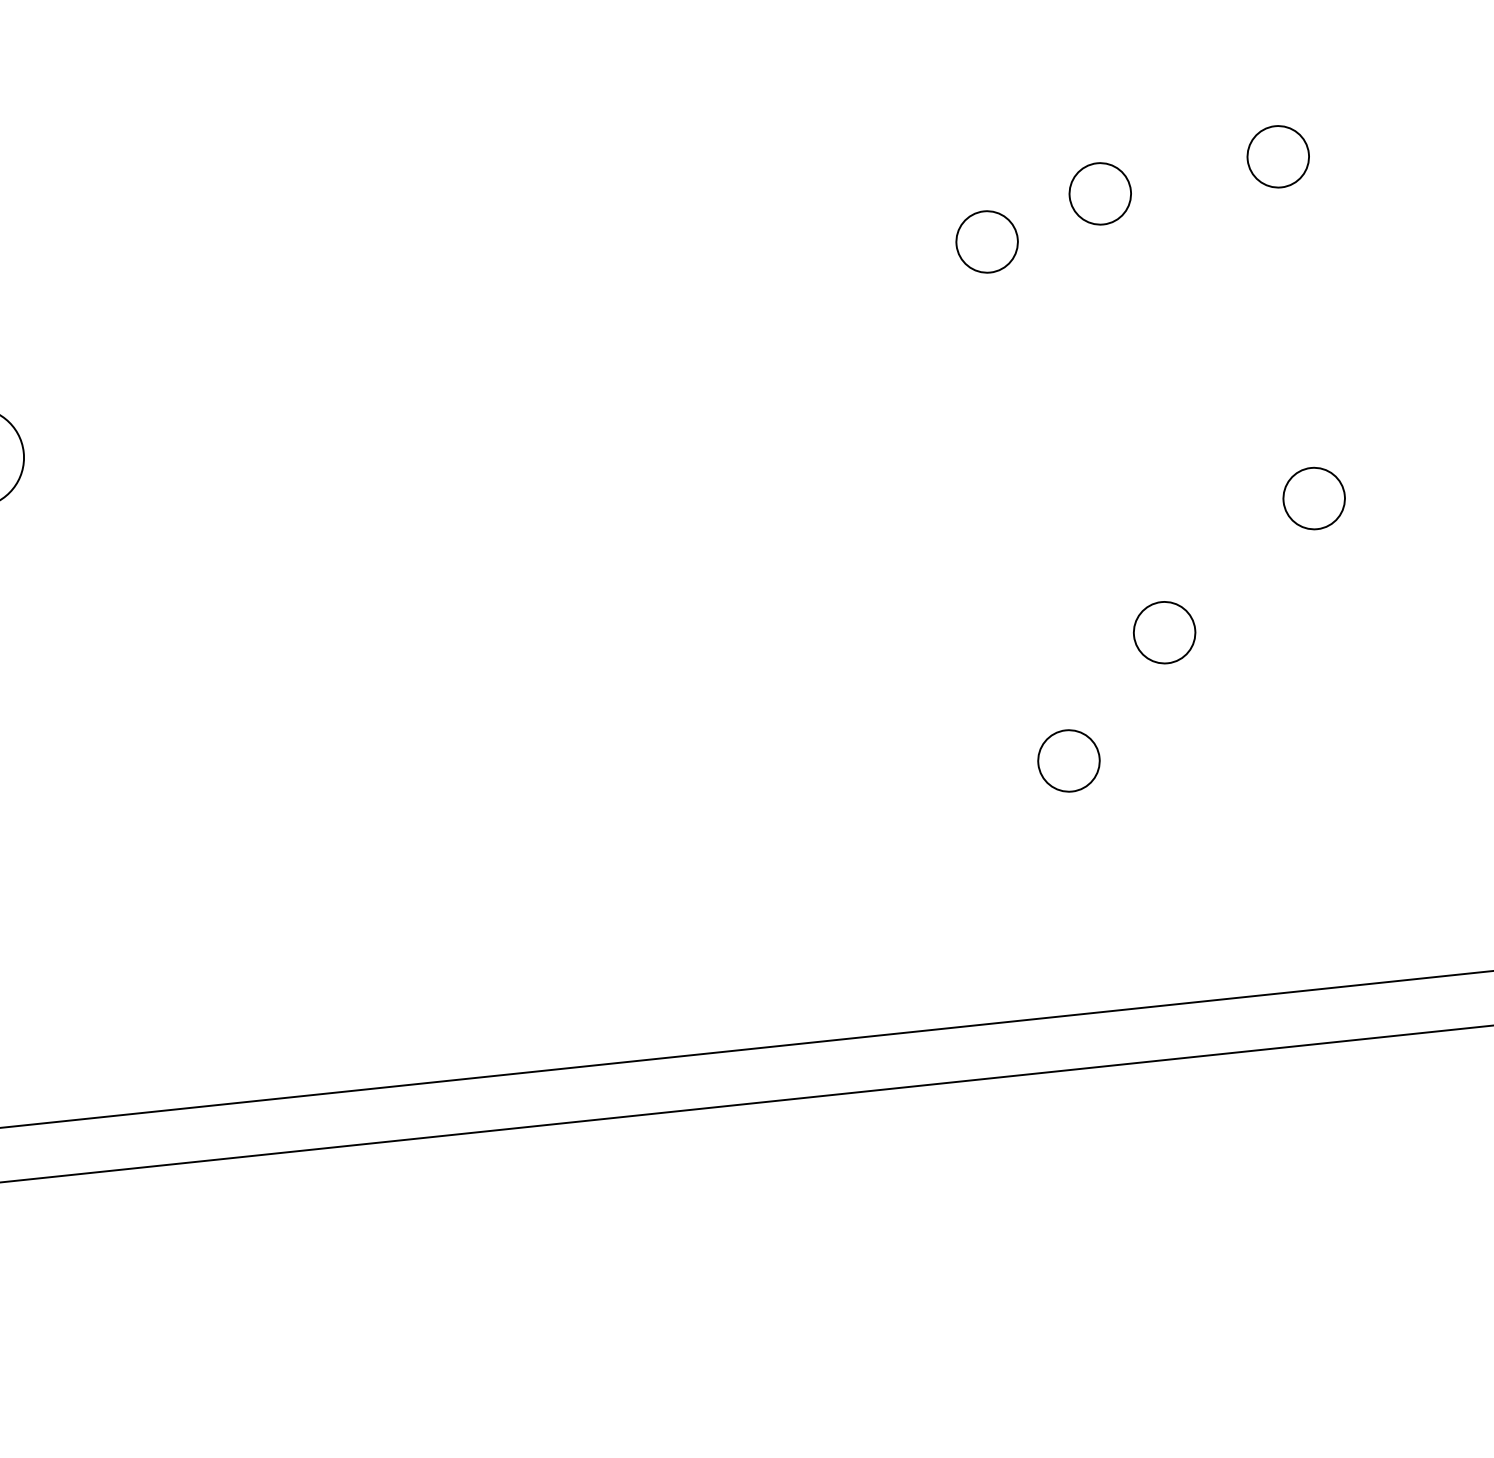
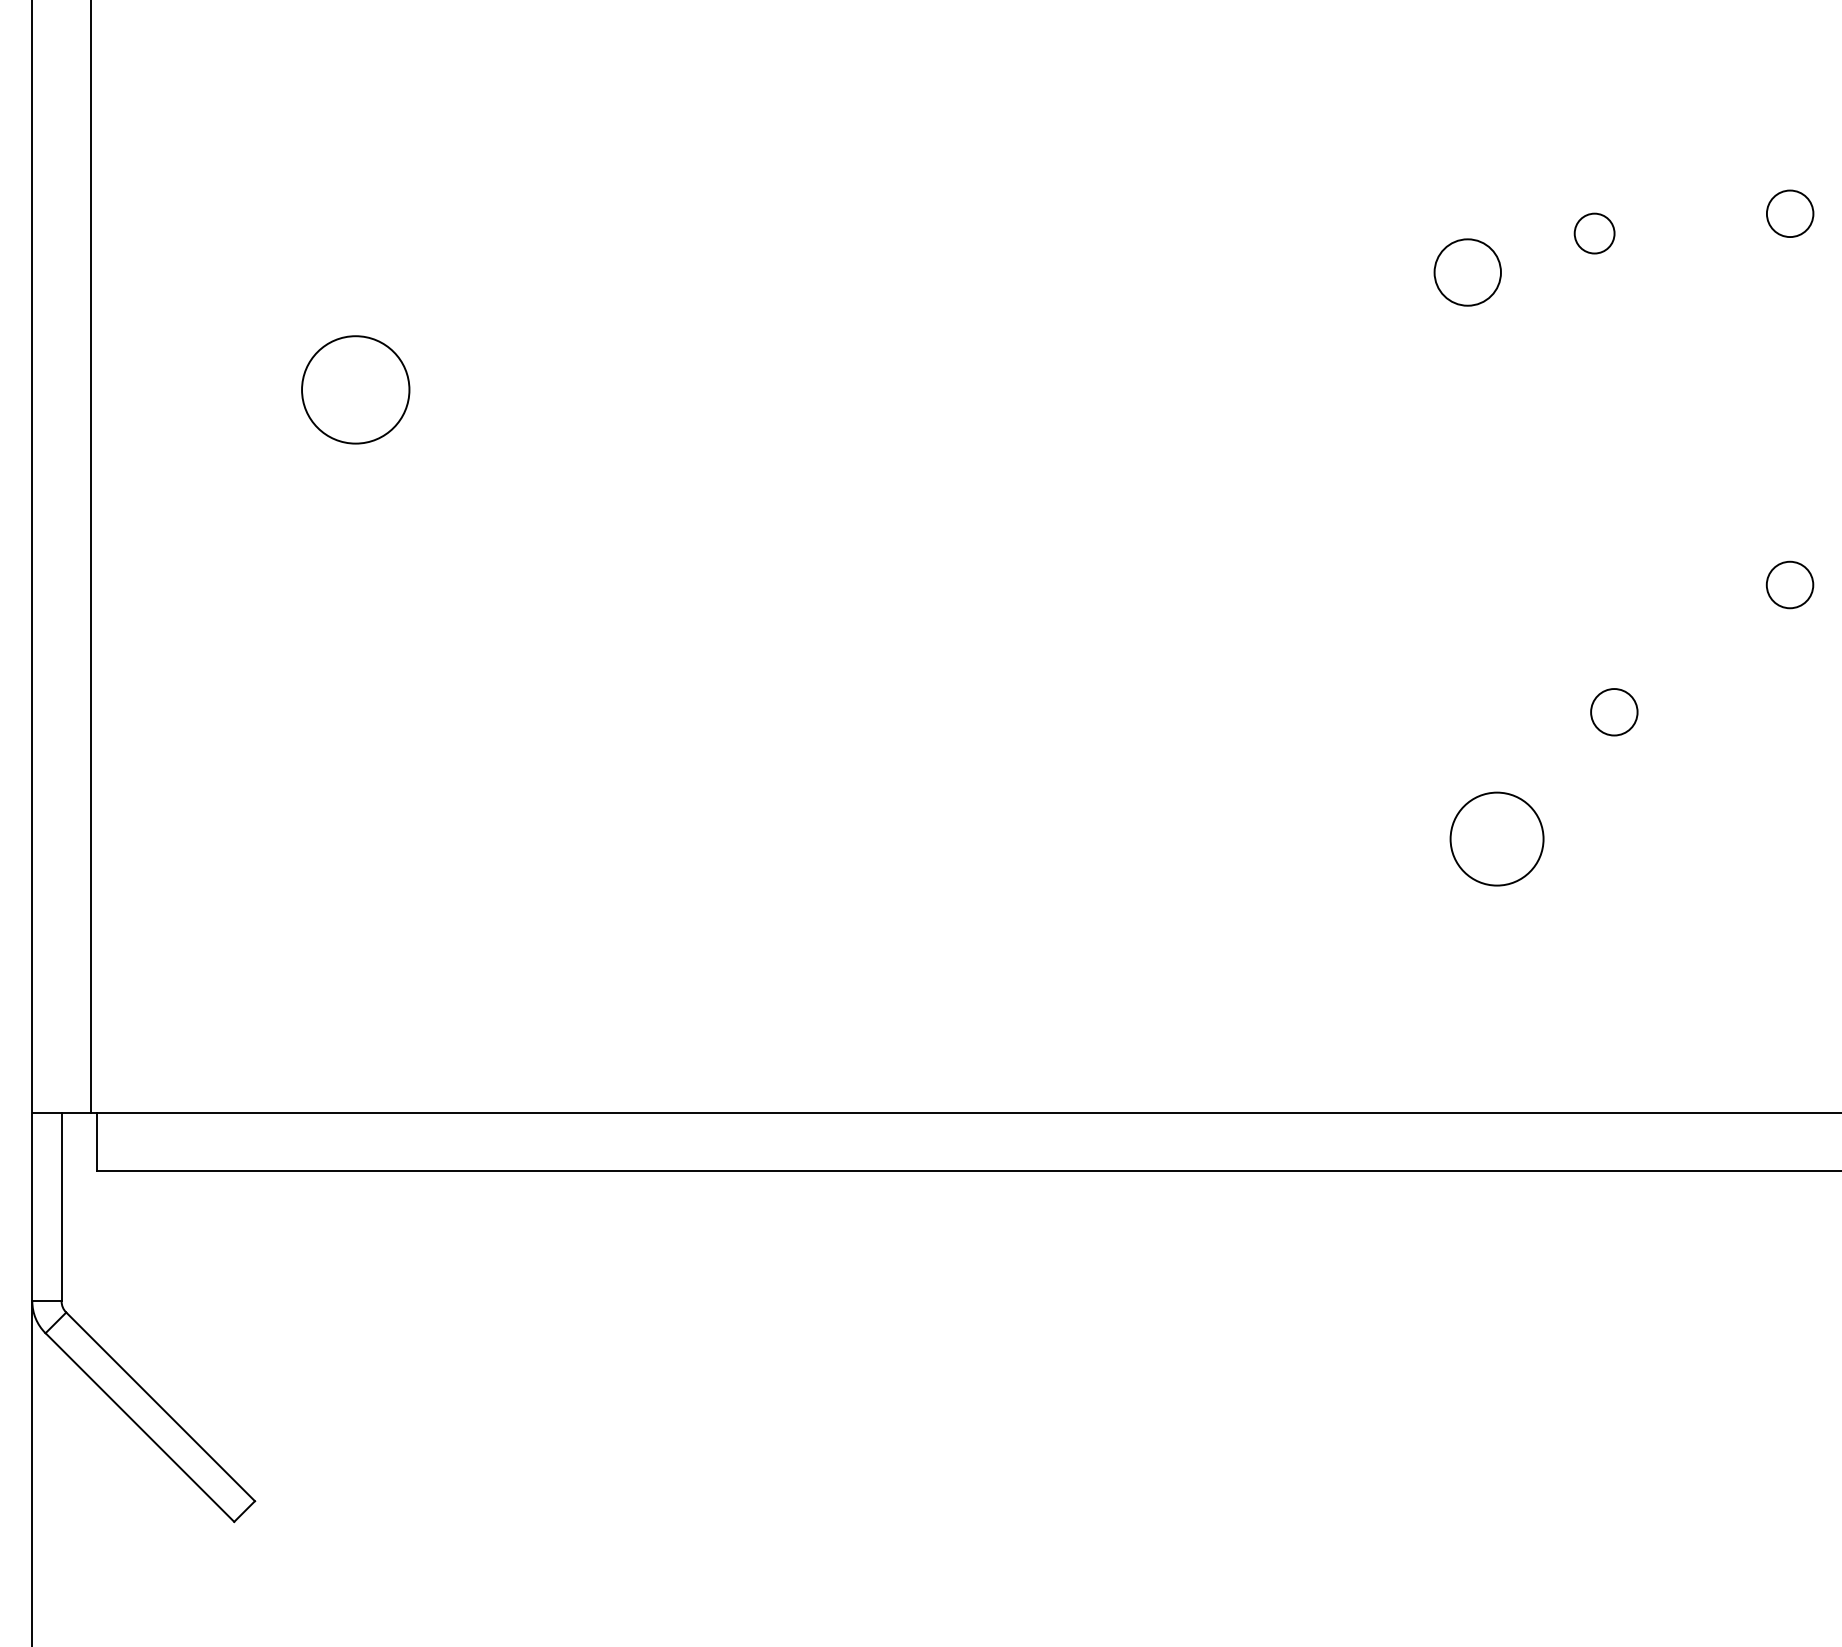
circle: (1278, 156) -> (1790, 213), size x0.7
circle: (1100, 193) -> (1594, 233), size x0.6
circle: (1313, 498) -> (1789, 584), size x0.7
circle: (1164, 632) -> (1614, 712), size x0.7
circle: (1068, 760) -> (1496, 838), size x1.4

